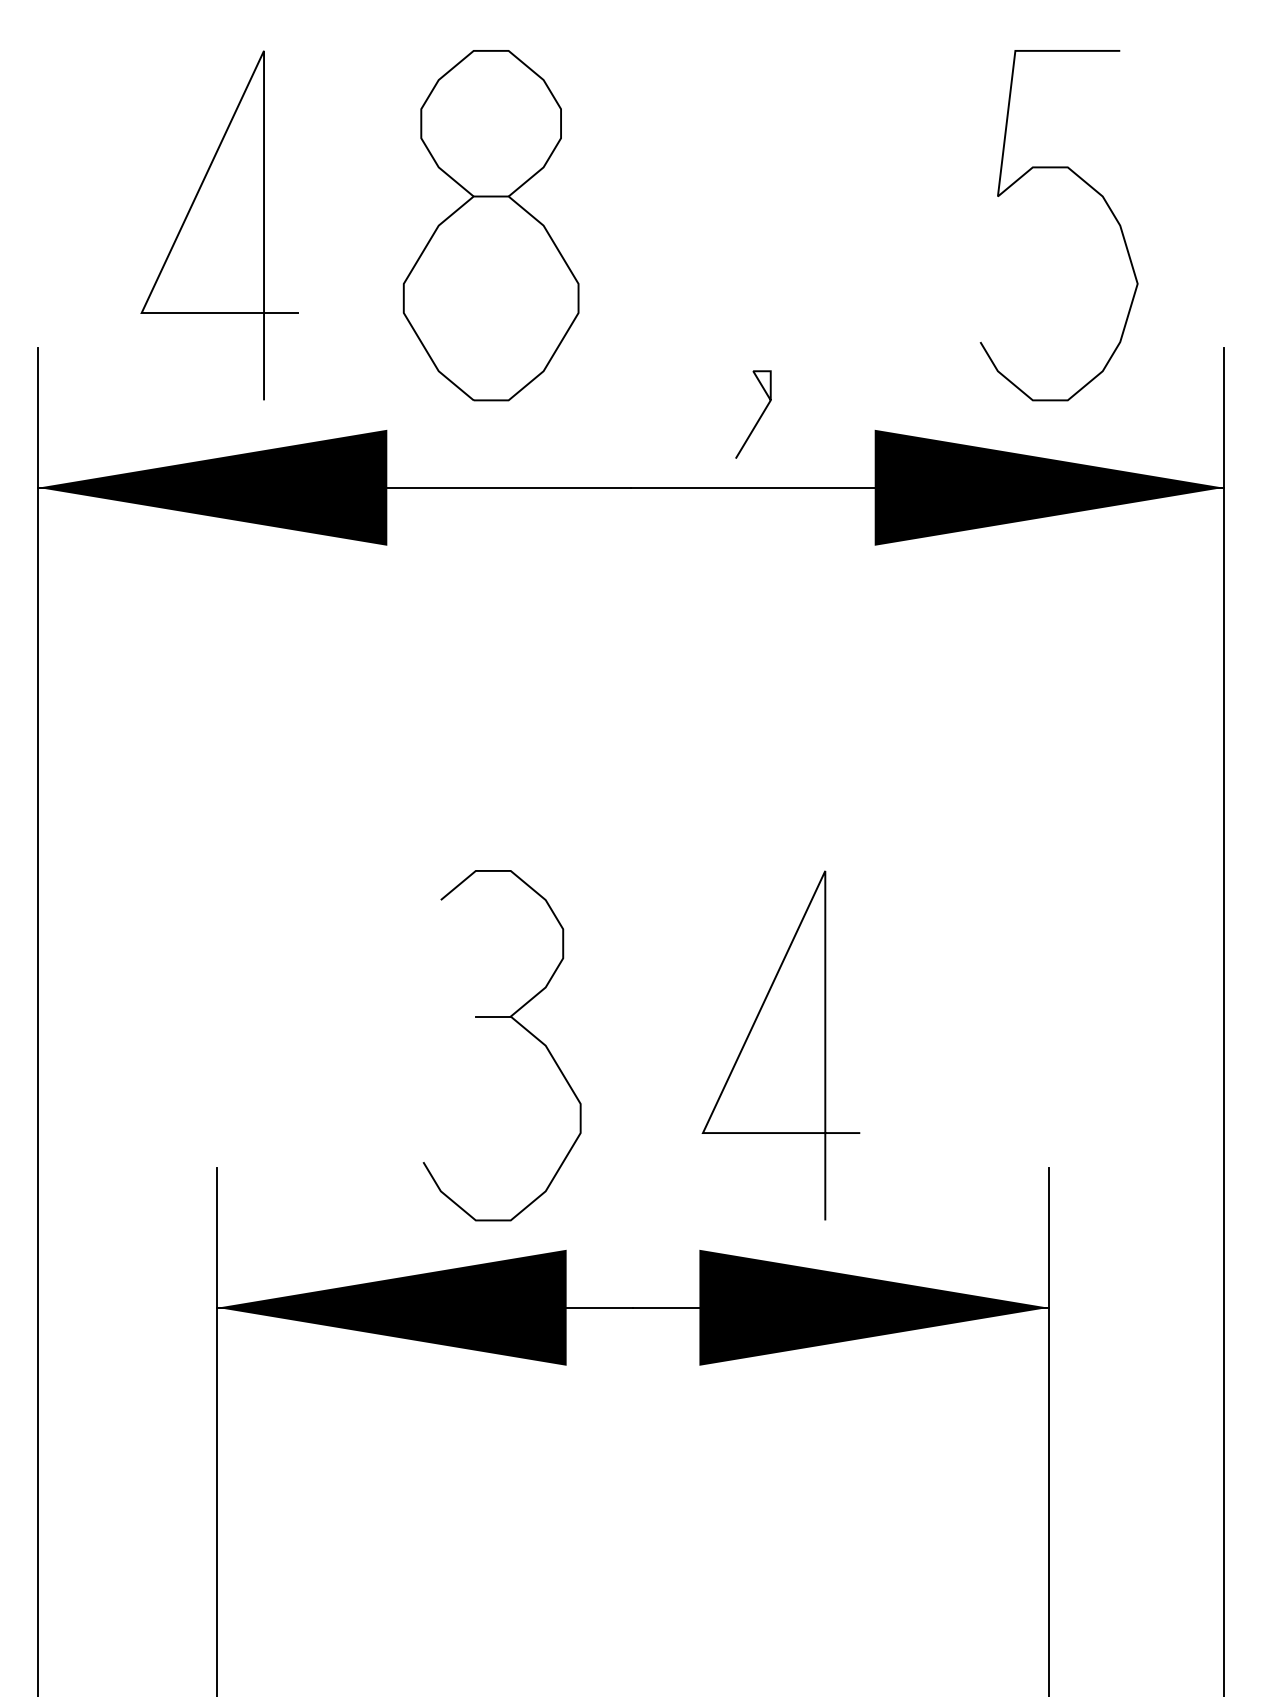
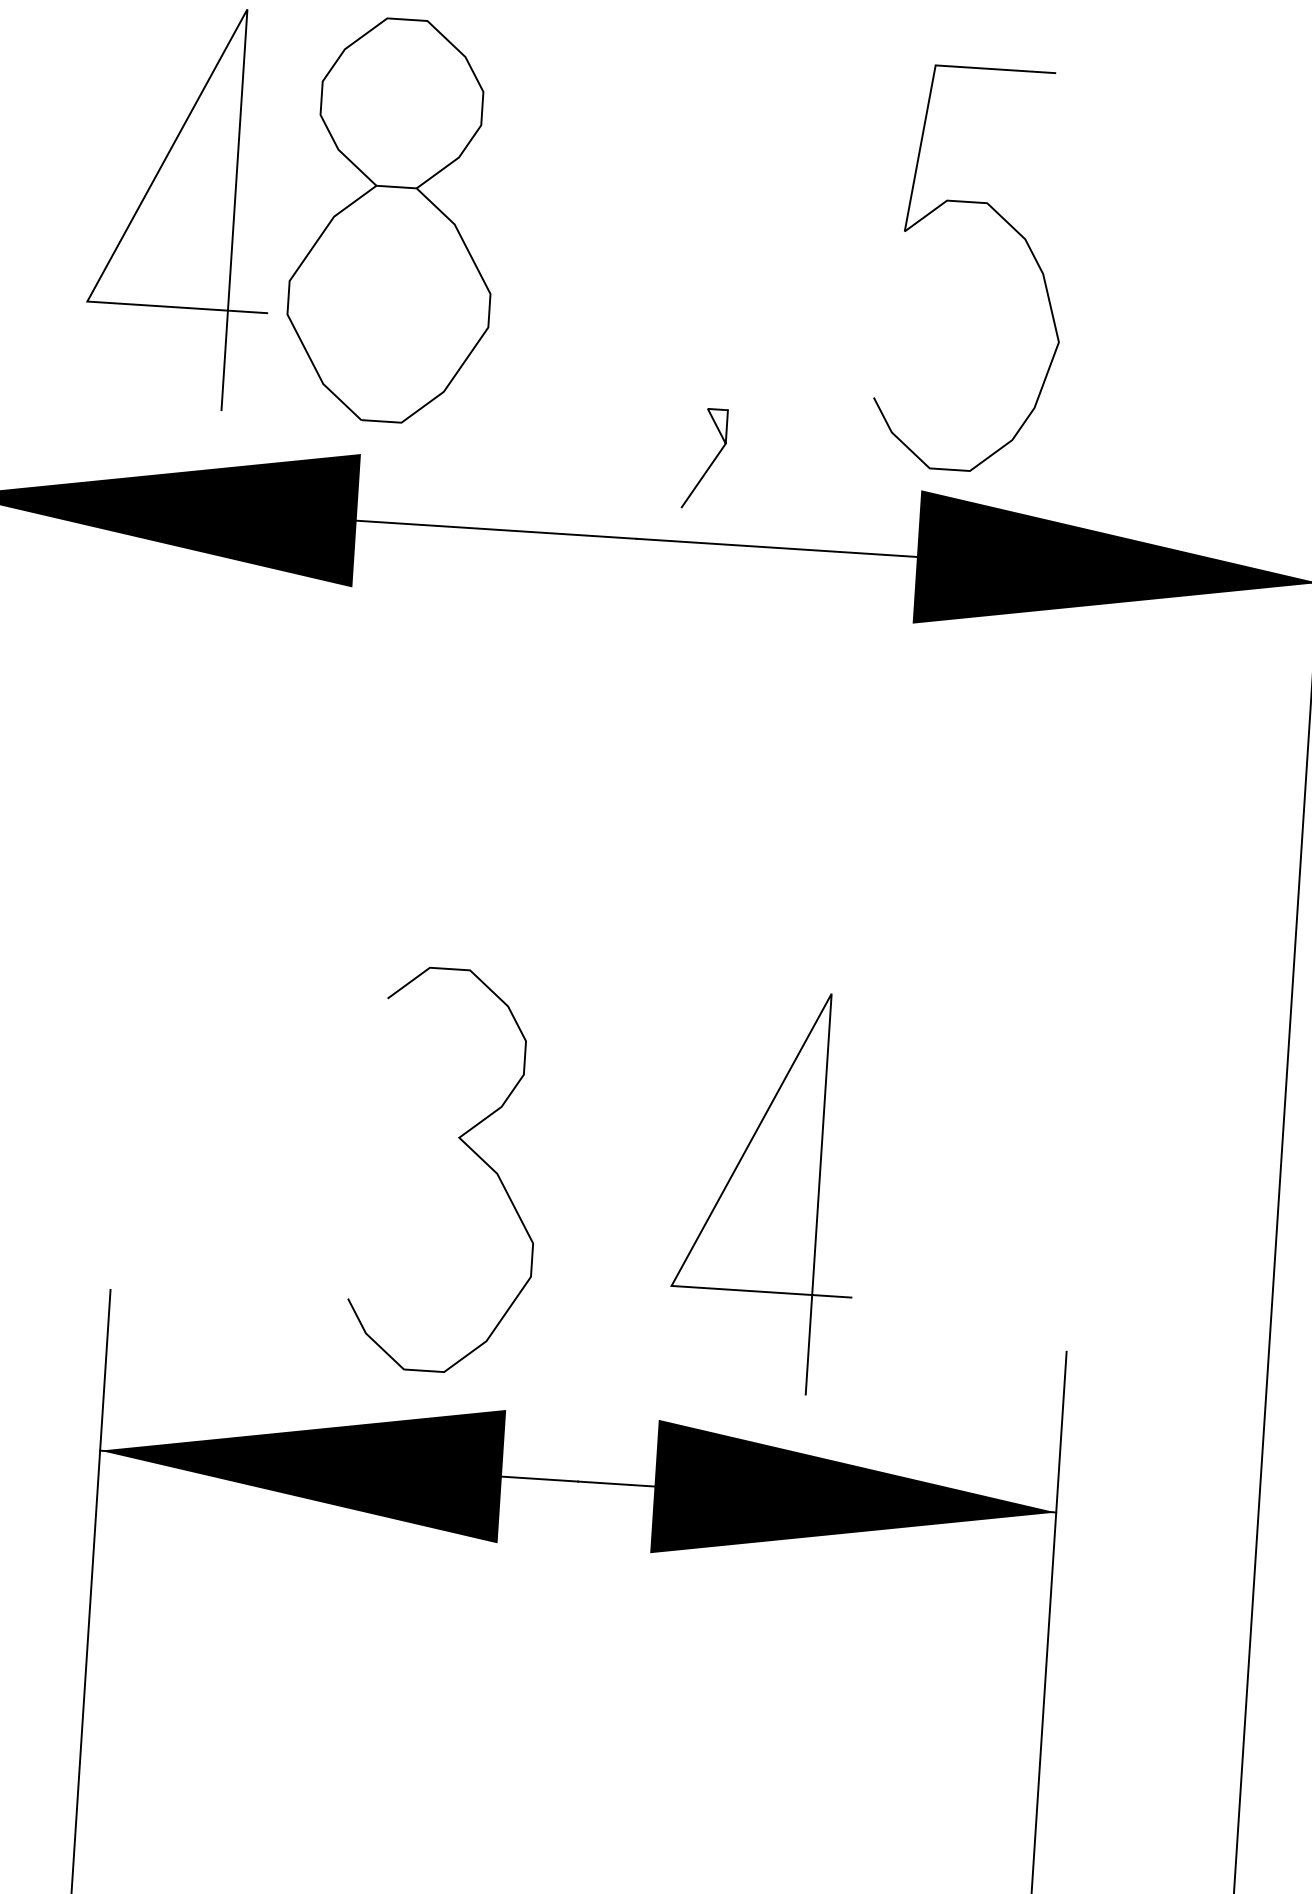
curve: (1087, 185) -> (1008, 225), moved
part: (490, 225) -> (393, 220), moved
line: (758, 418) -> (710, 463), moved
line: (492, 1016) -> (438, 1136), removed

